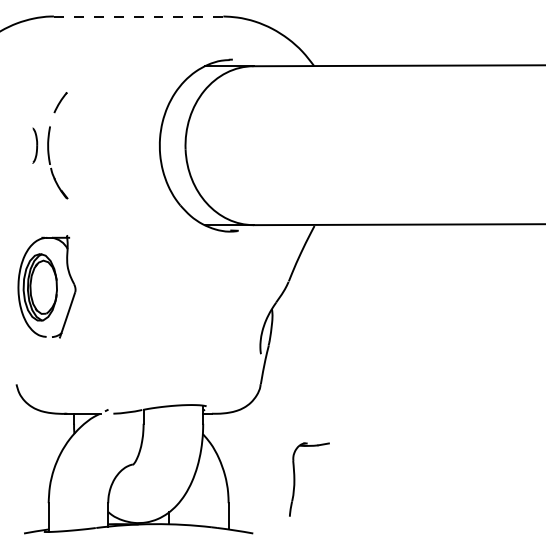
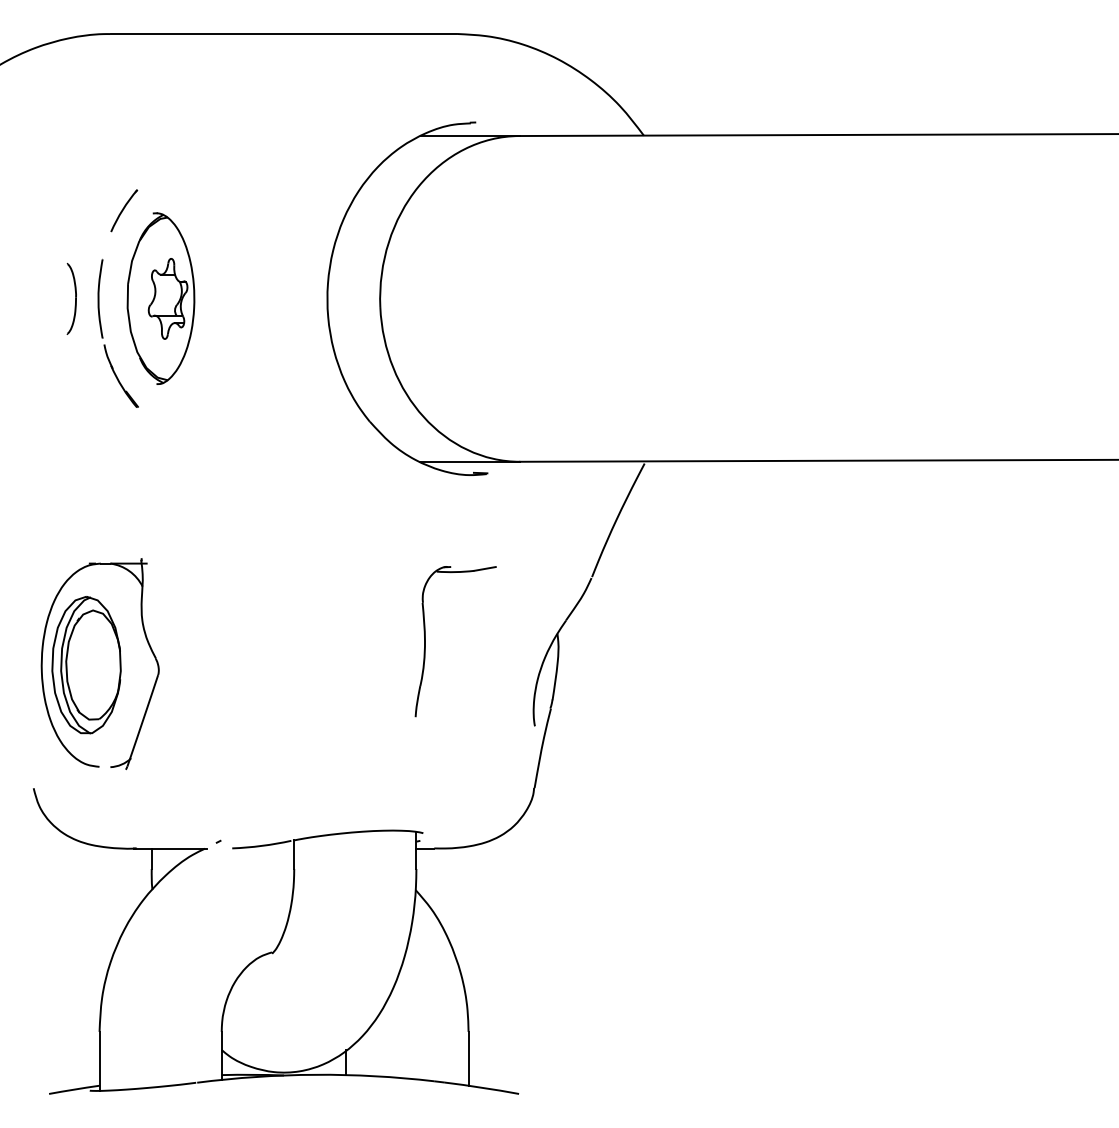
line: (138, 16) -> (283, 34), dashed -> solid
part: (78, 145) -> (160, 298), added
part: (46, 286) -> (99, 663), moved
part: (295, 479) -> (427, 640), moved

